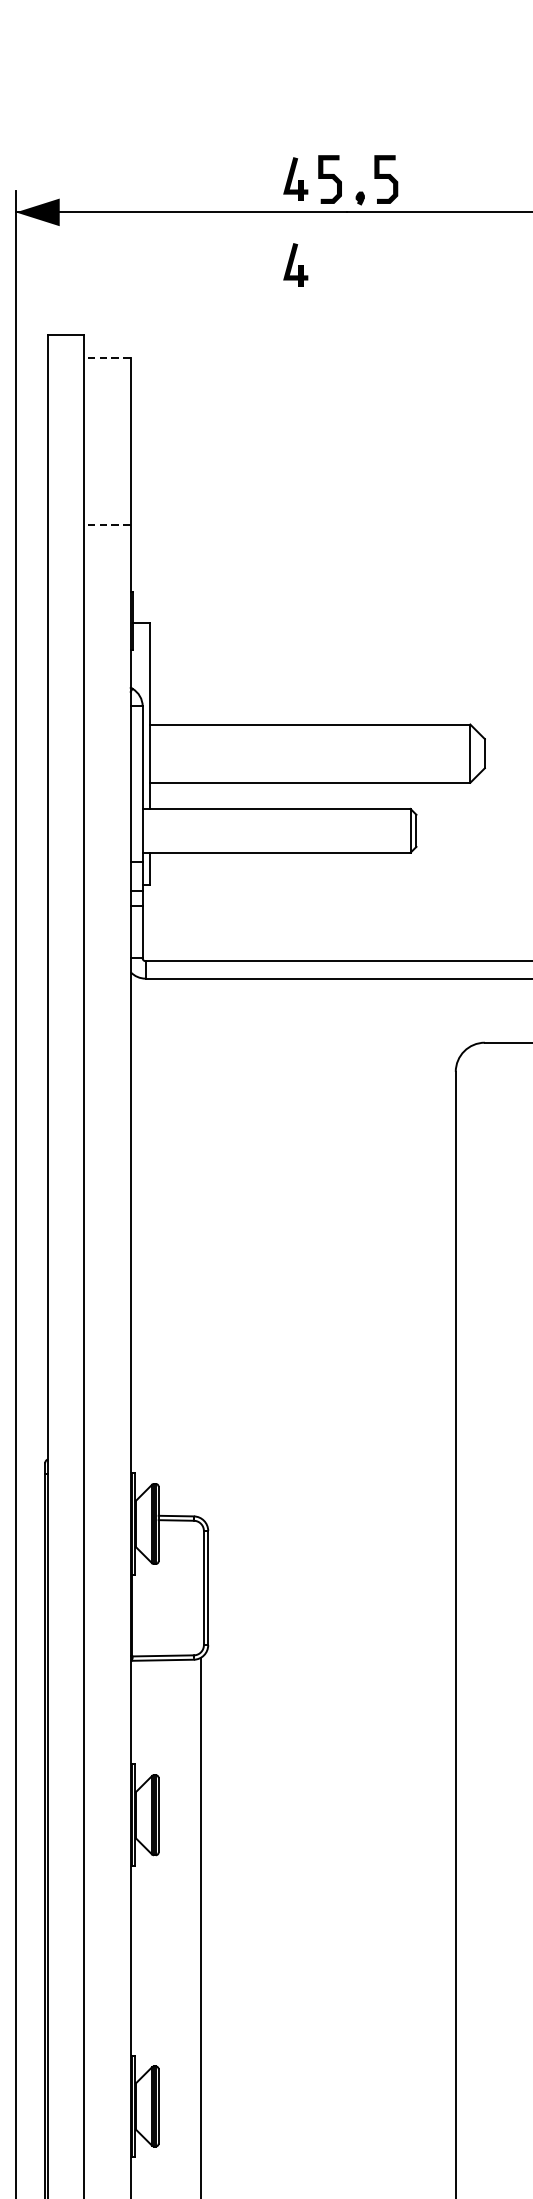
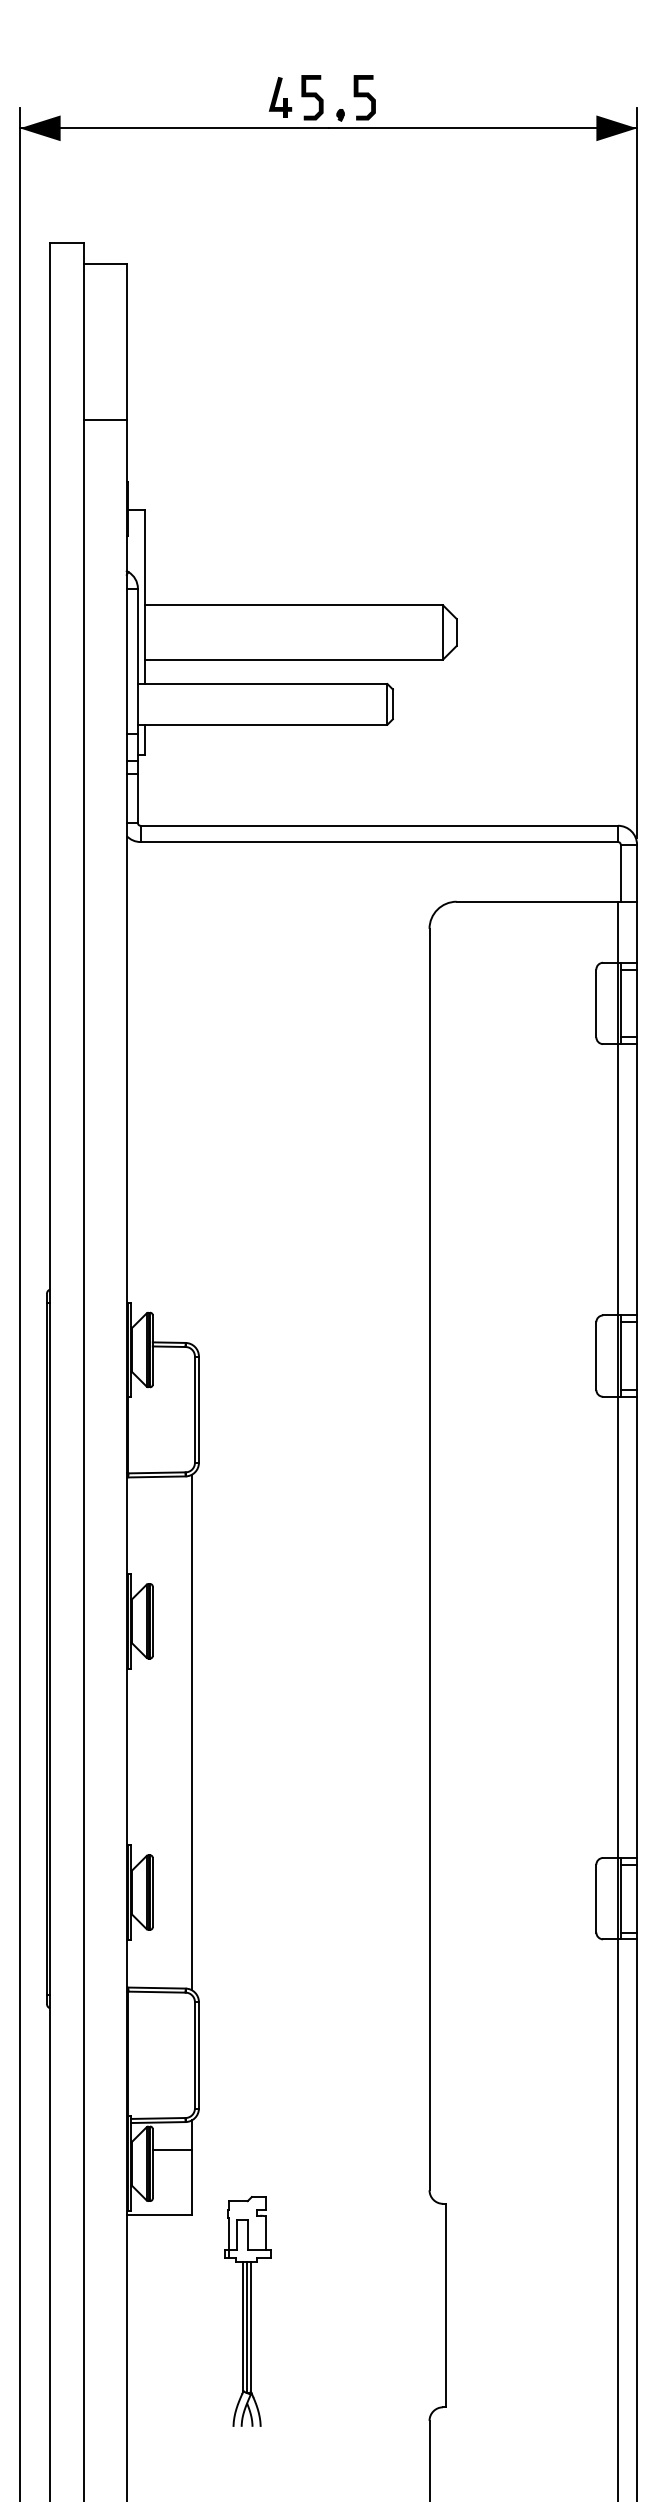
part: (295, 265) -> (280, 177), removed
line: (107, 357) -> (105, 263), dashed -> solid
line: (107, 524) -> (105, 419), dashed -> solid

